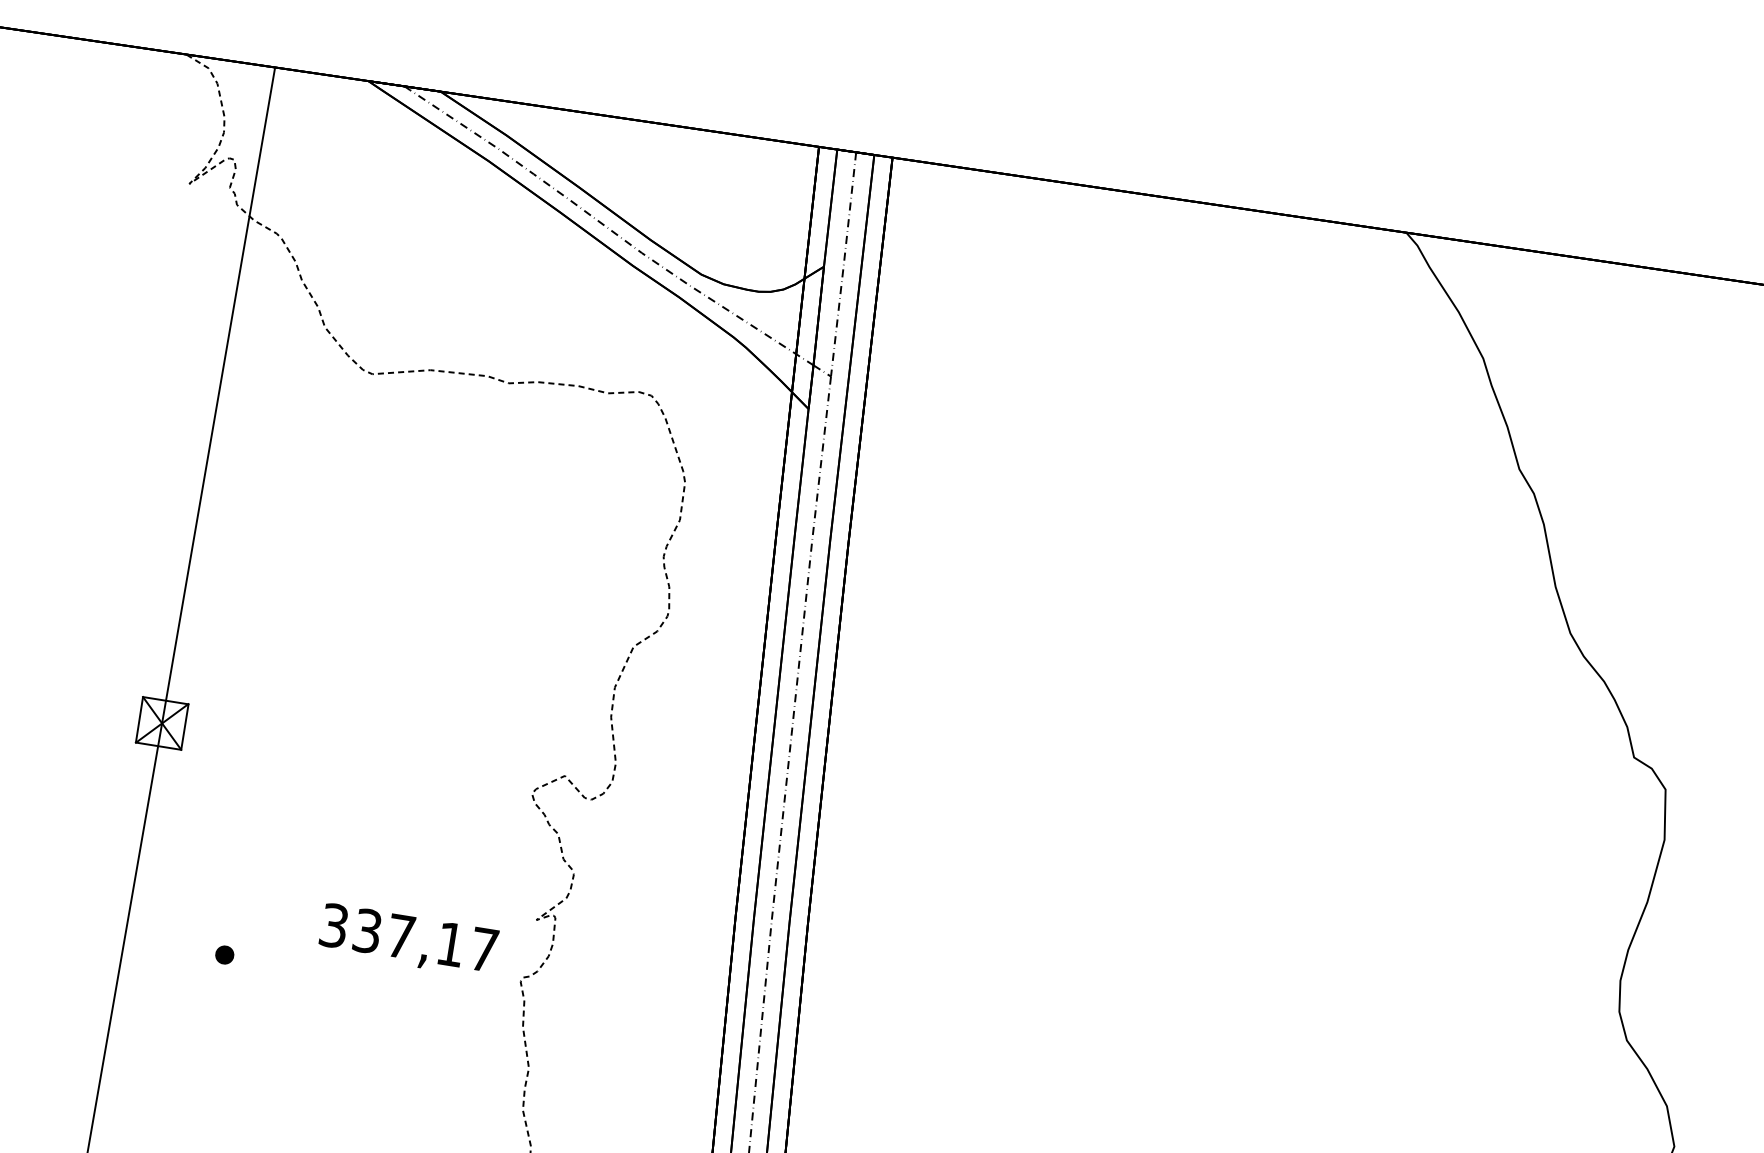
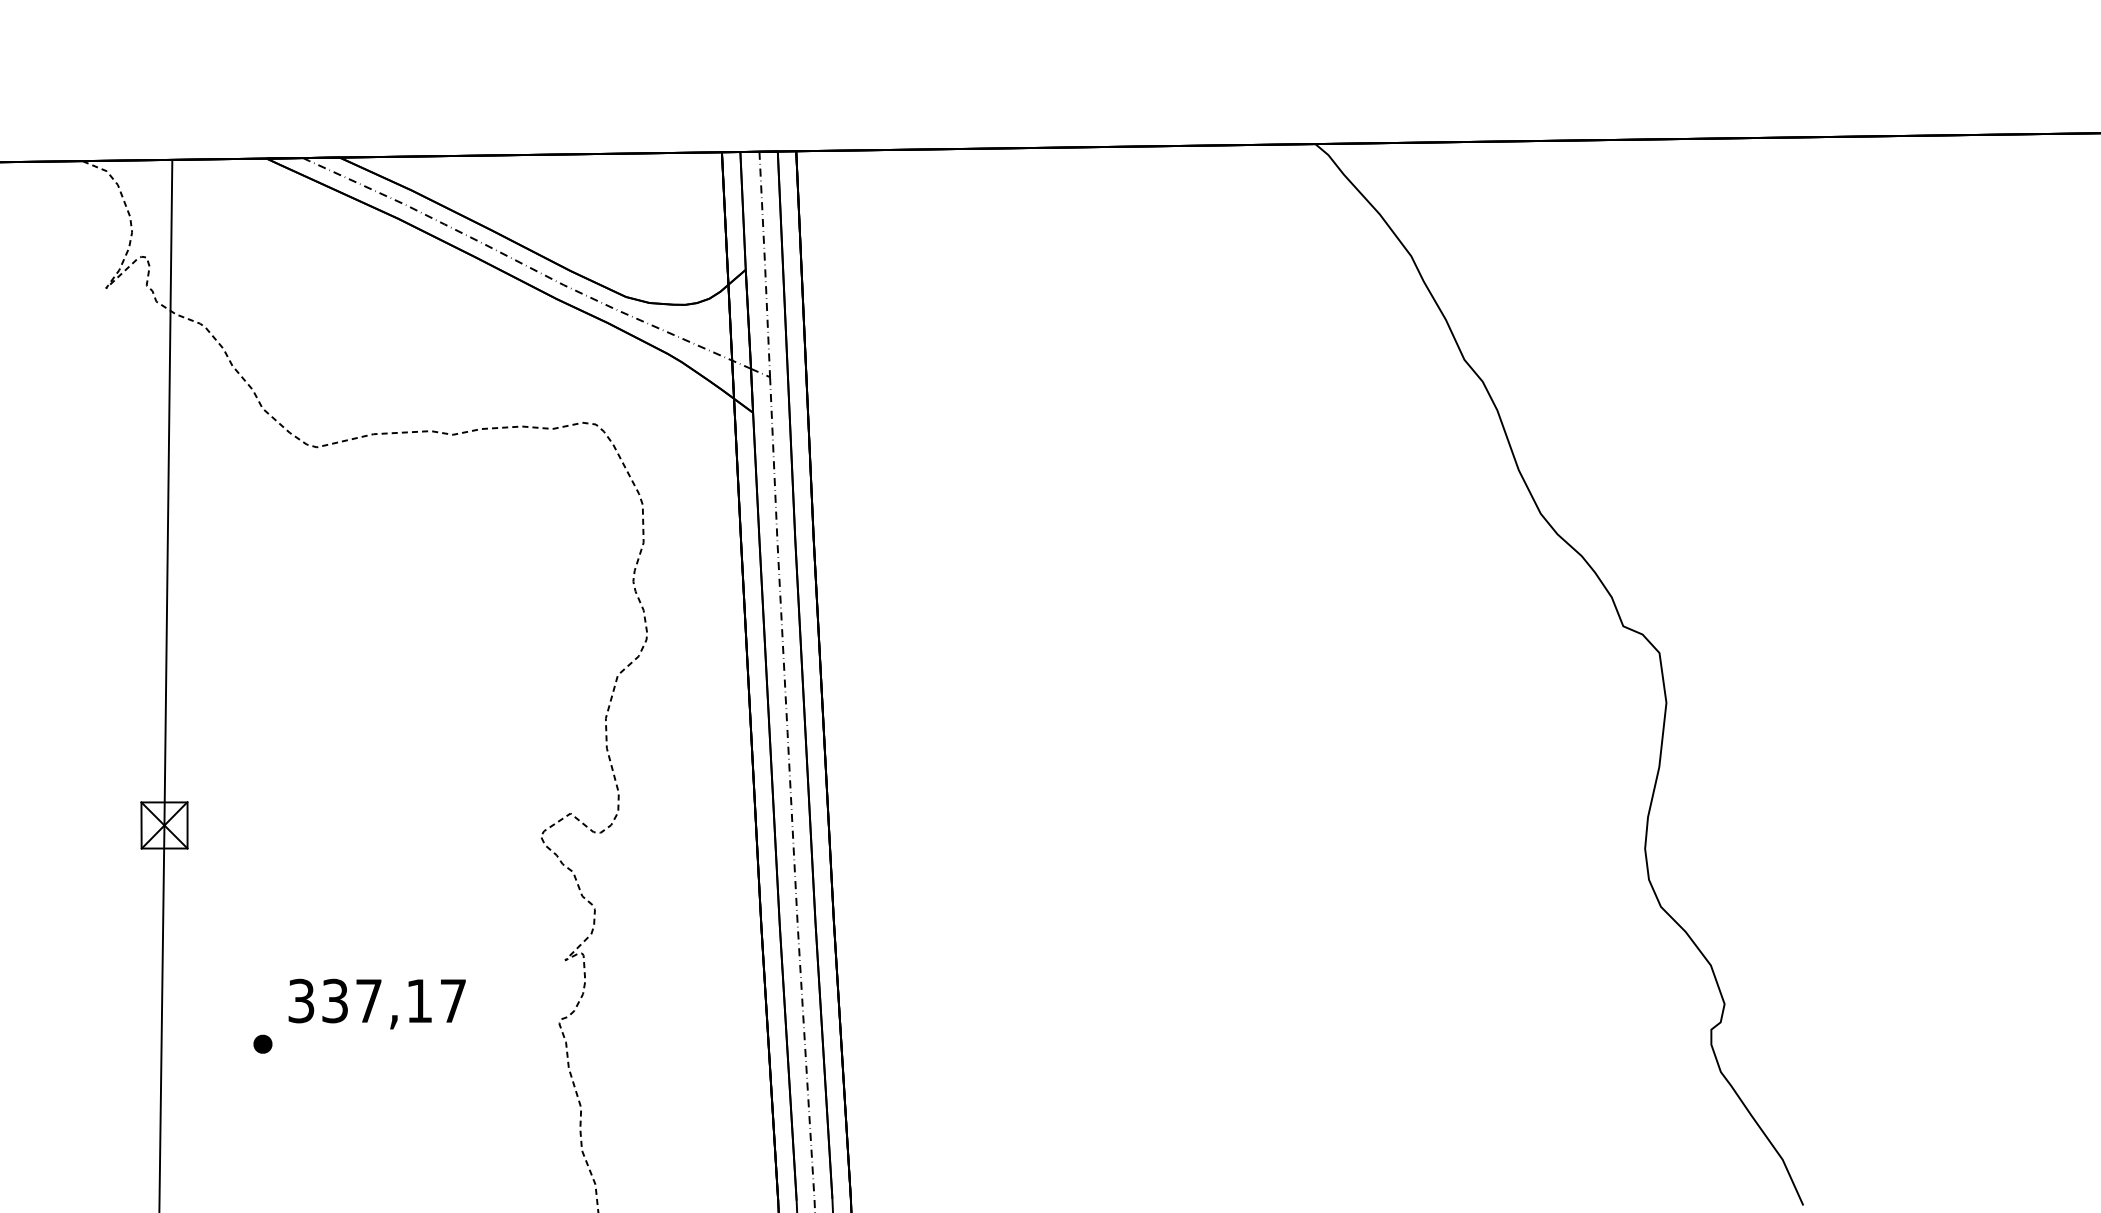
text: (407, 940) -> (376, 1003), moved

